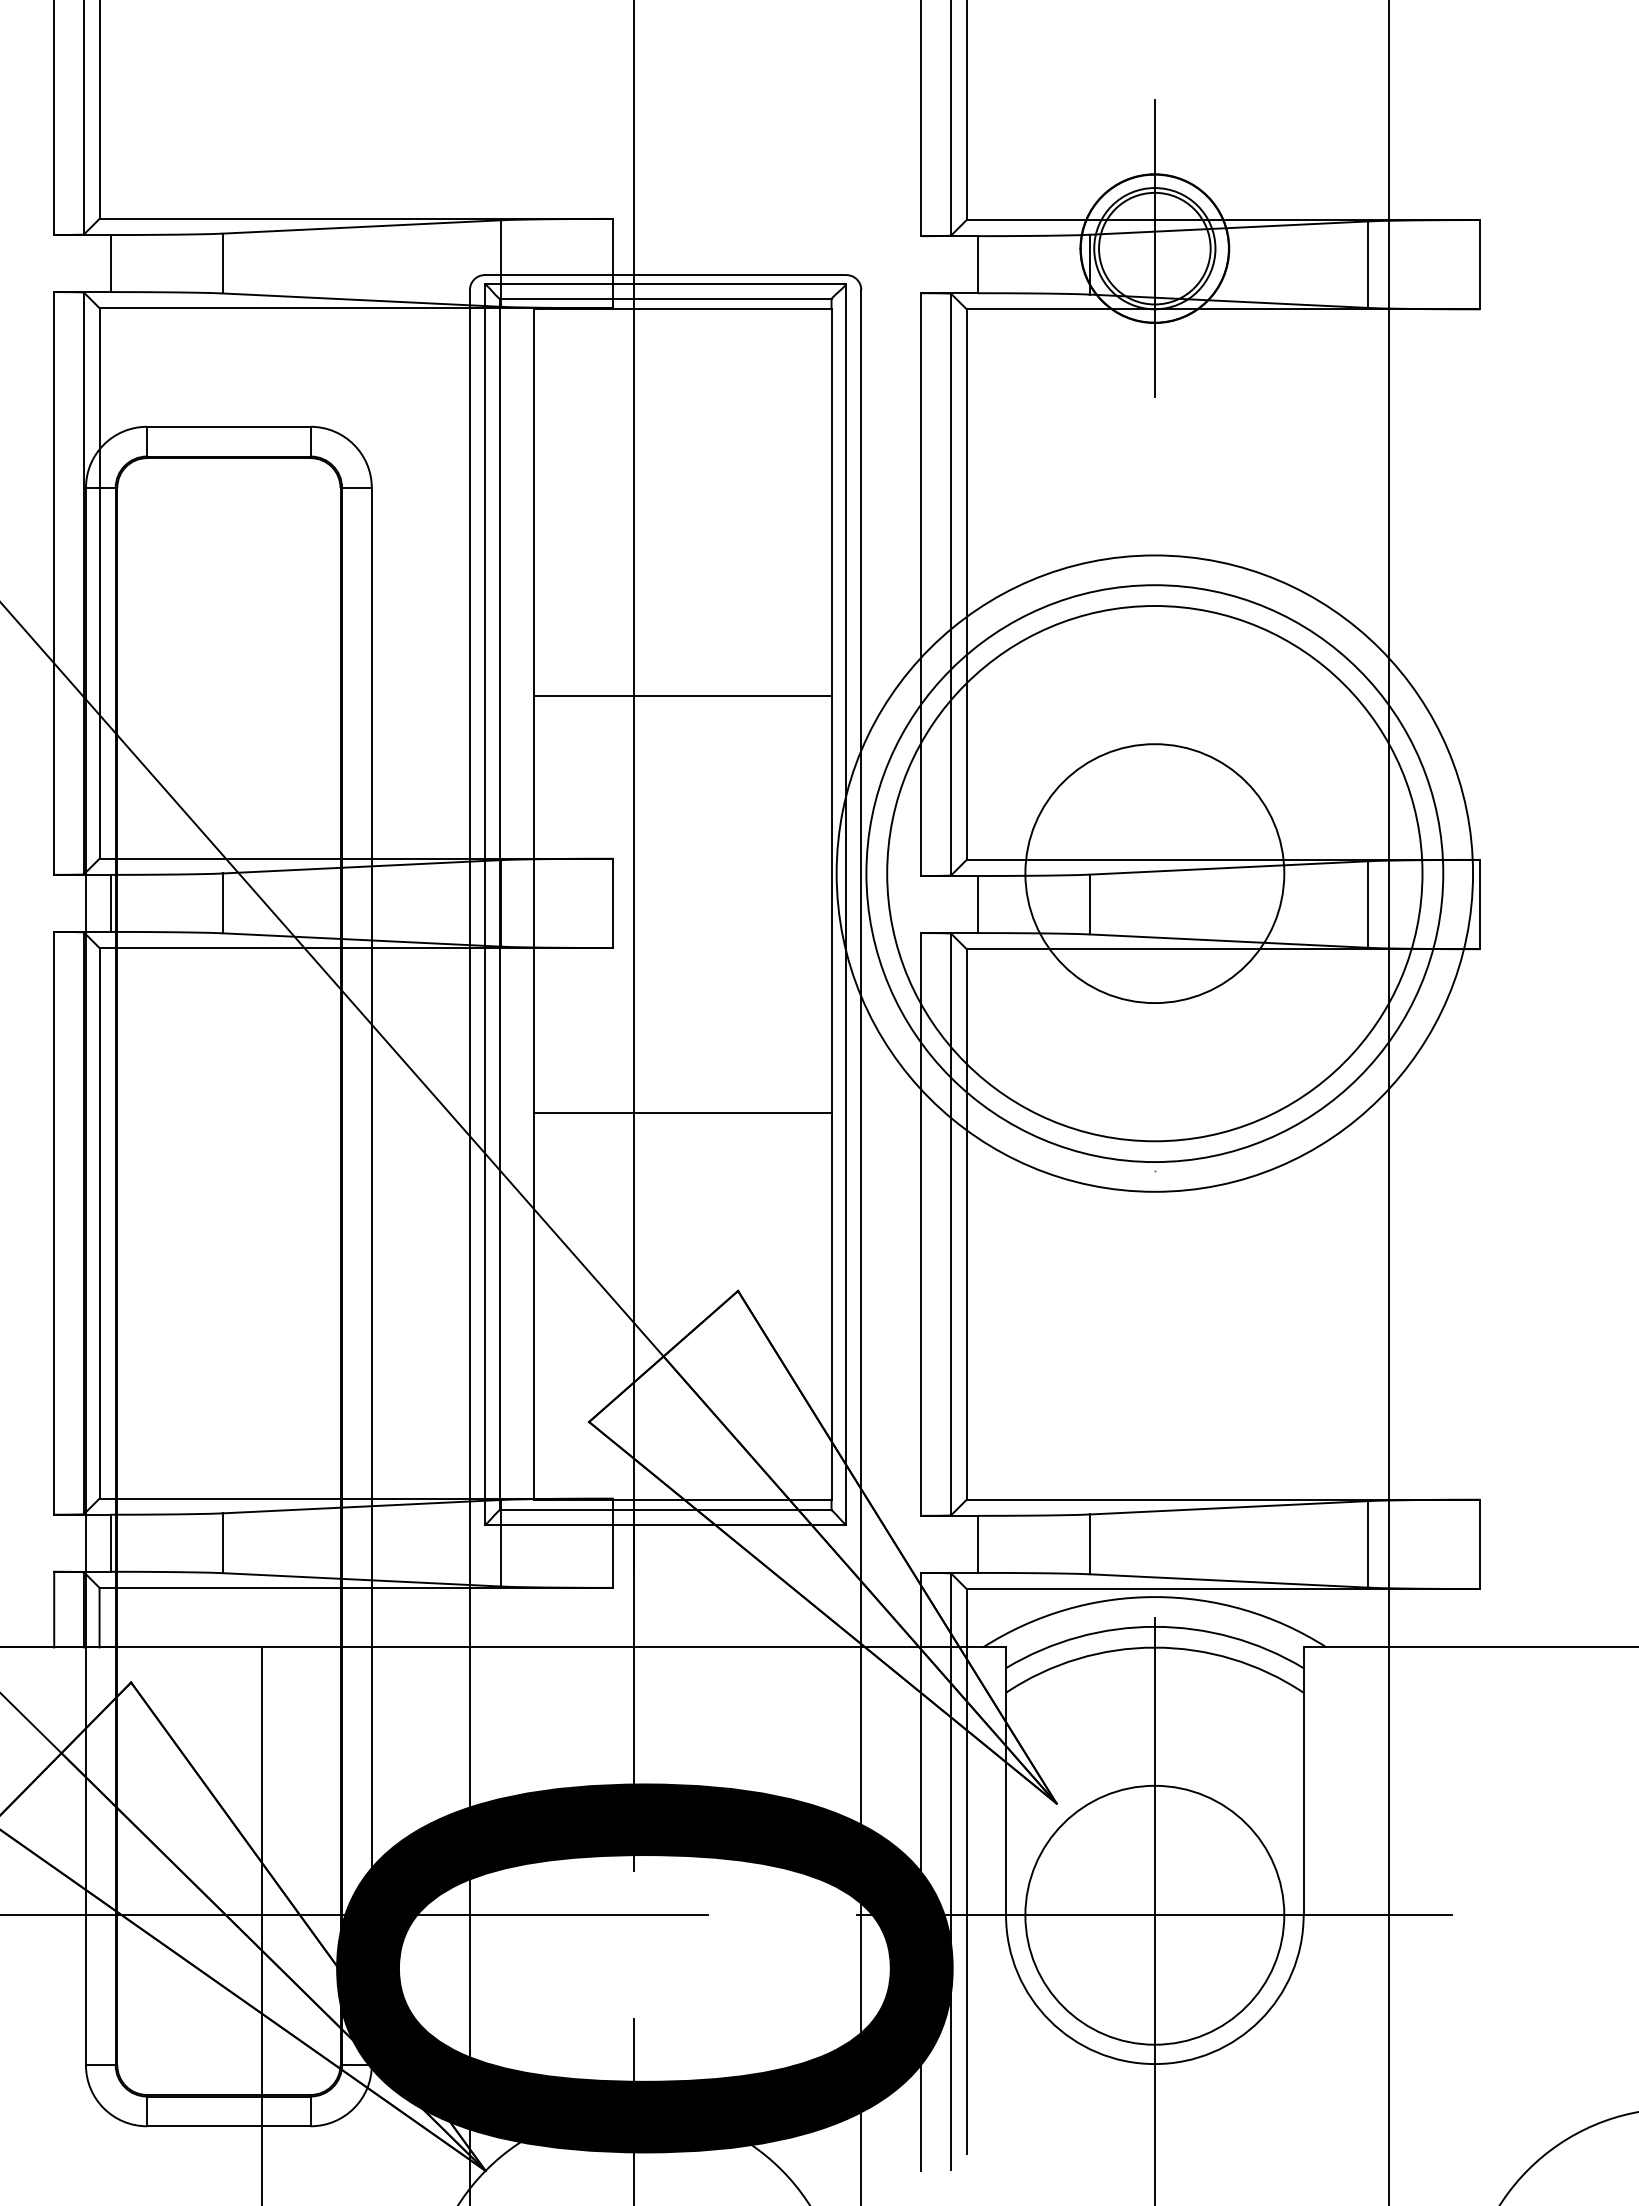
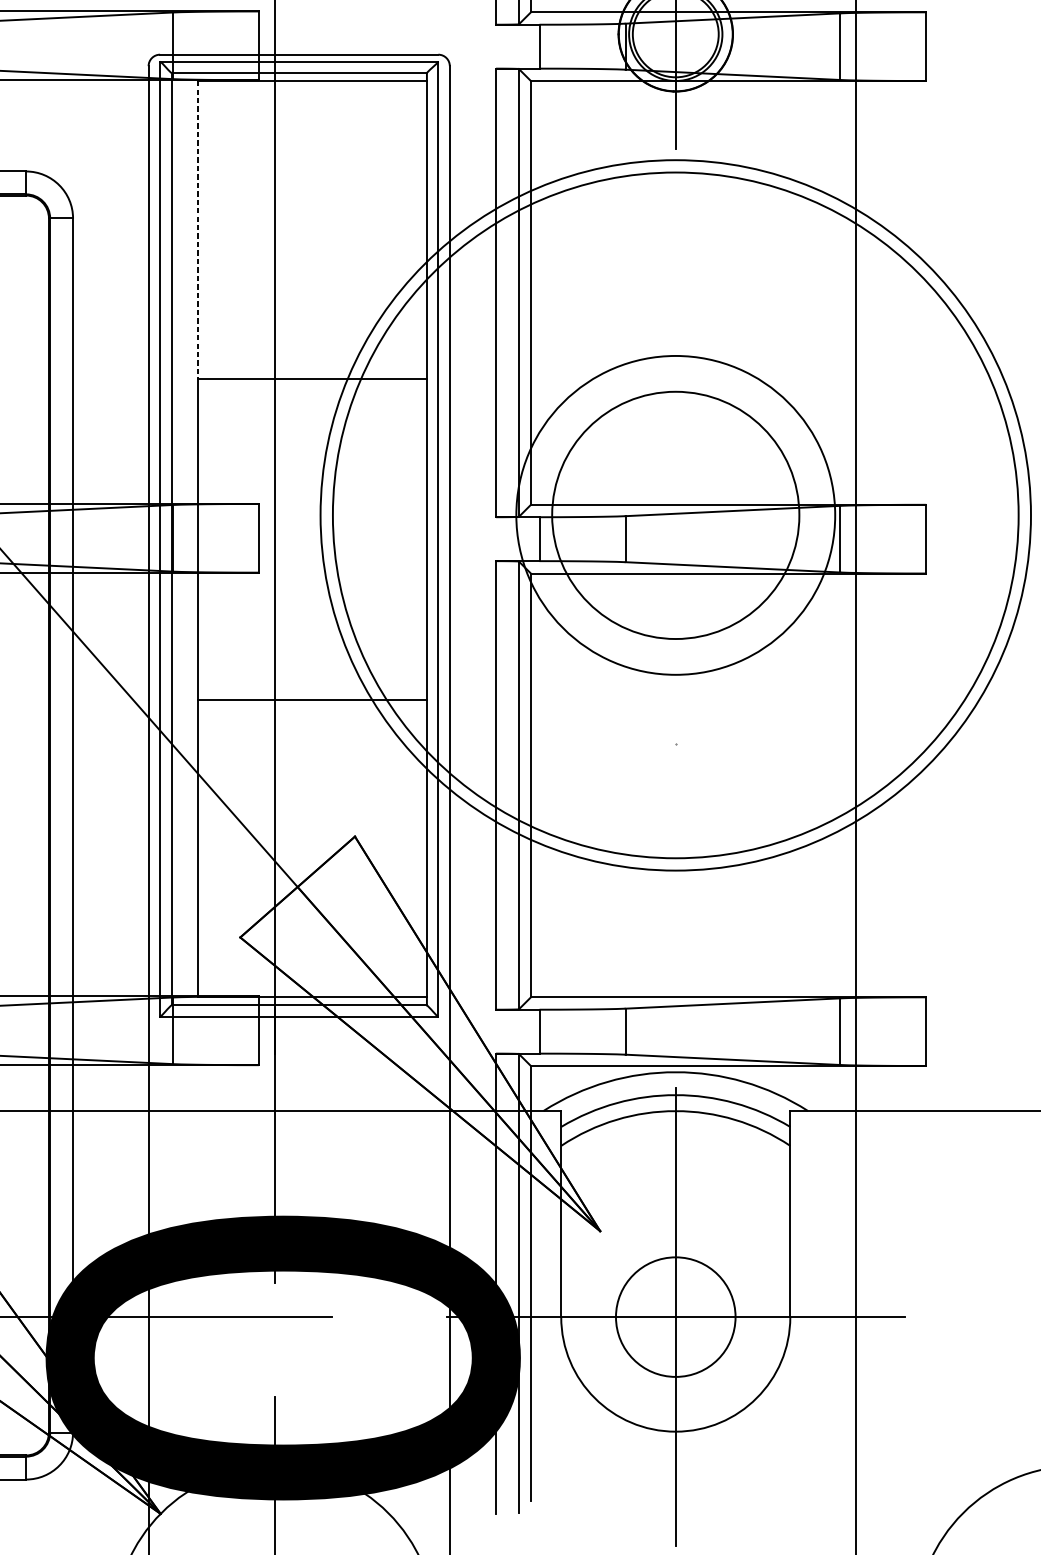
line: (533, 503) -> (197, 230), solid -> dashed
circle: (1154, 873) -> (675, 515), size x0.6
circle: (1154, 873) -> (675, 515), size x1.4
circle: (1154, 873) -> (675, 515), size x1.6
circle: (1154, 873) -> (675, 515), size x1.6
circle: (1154, 1914) -> (675, 1316), size x0.6

